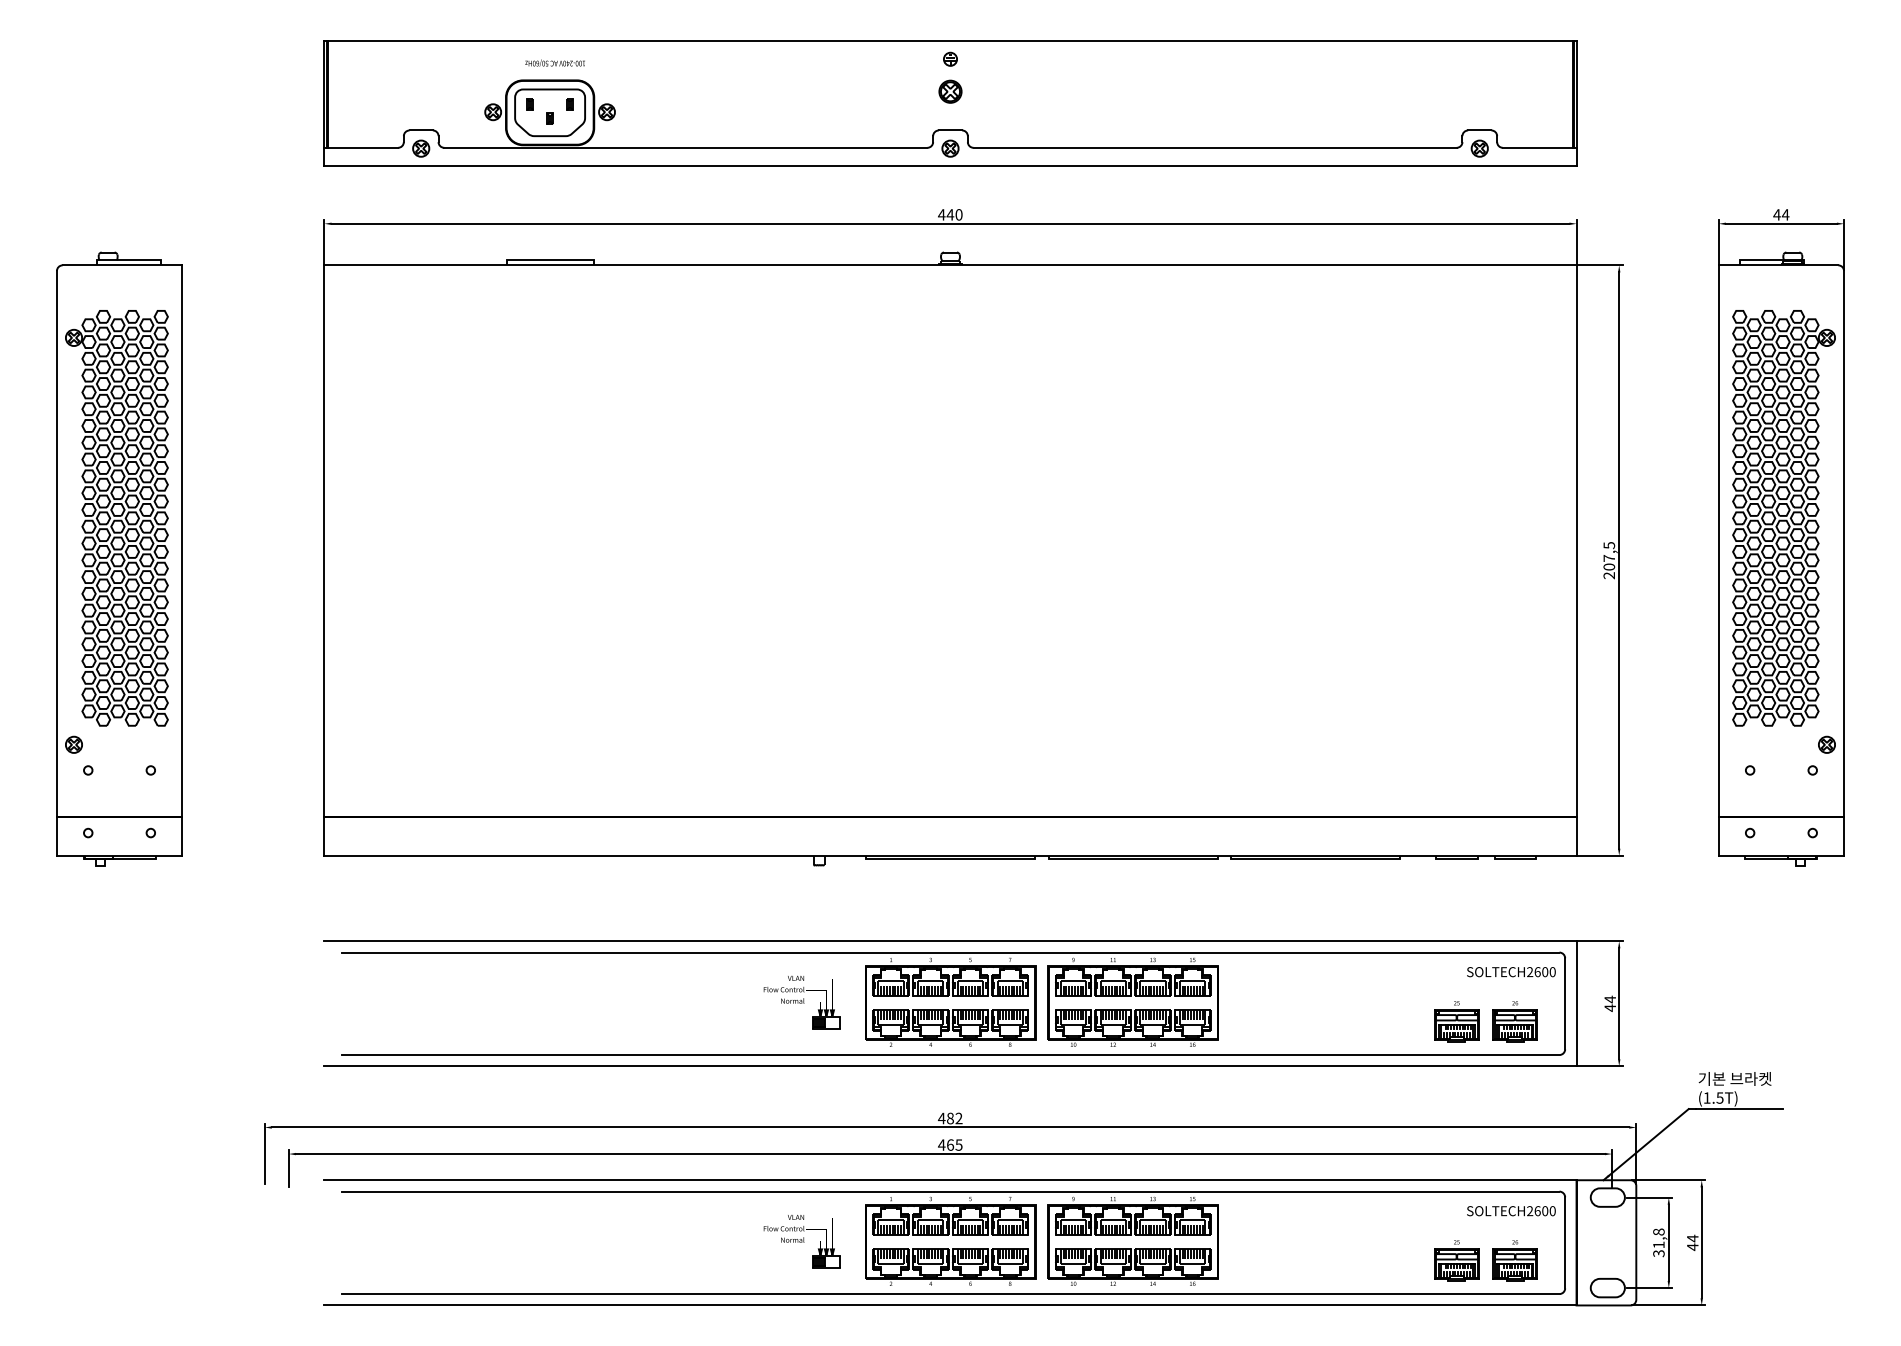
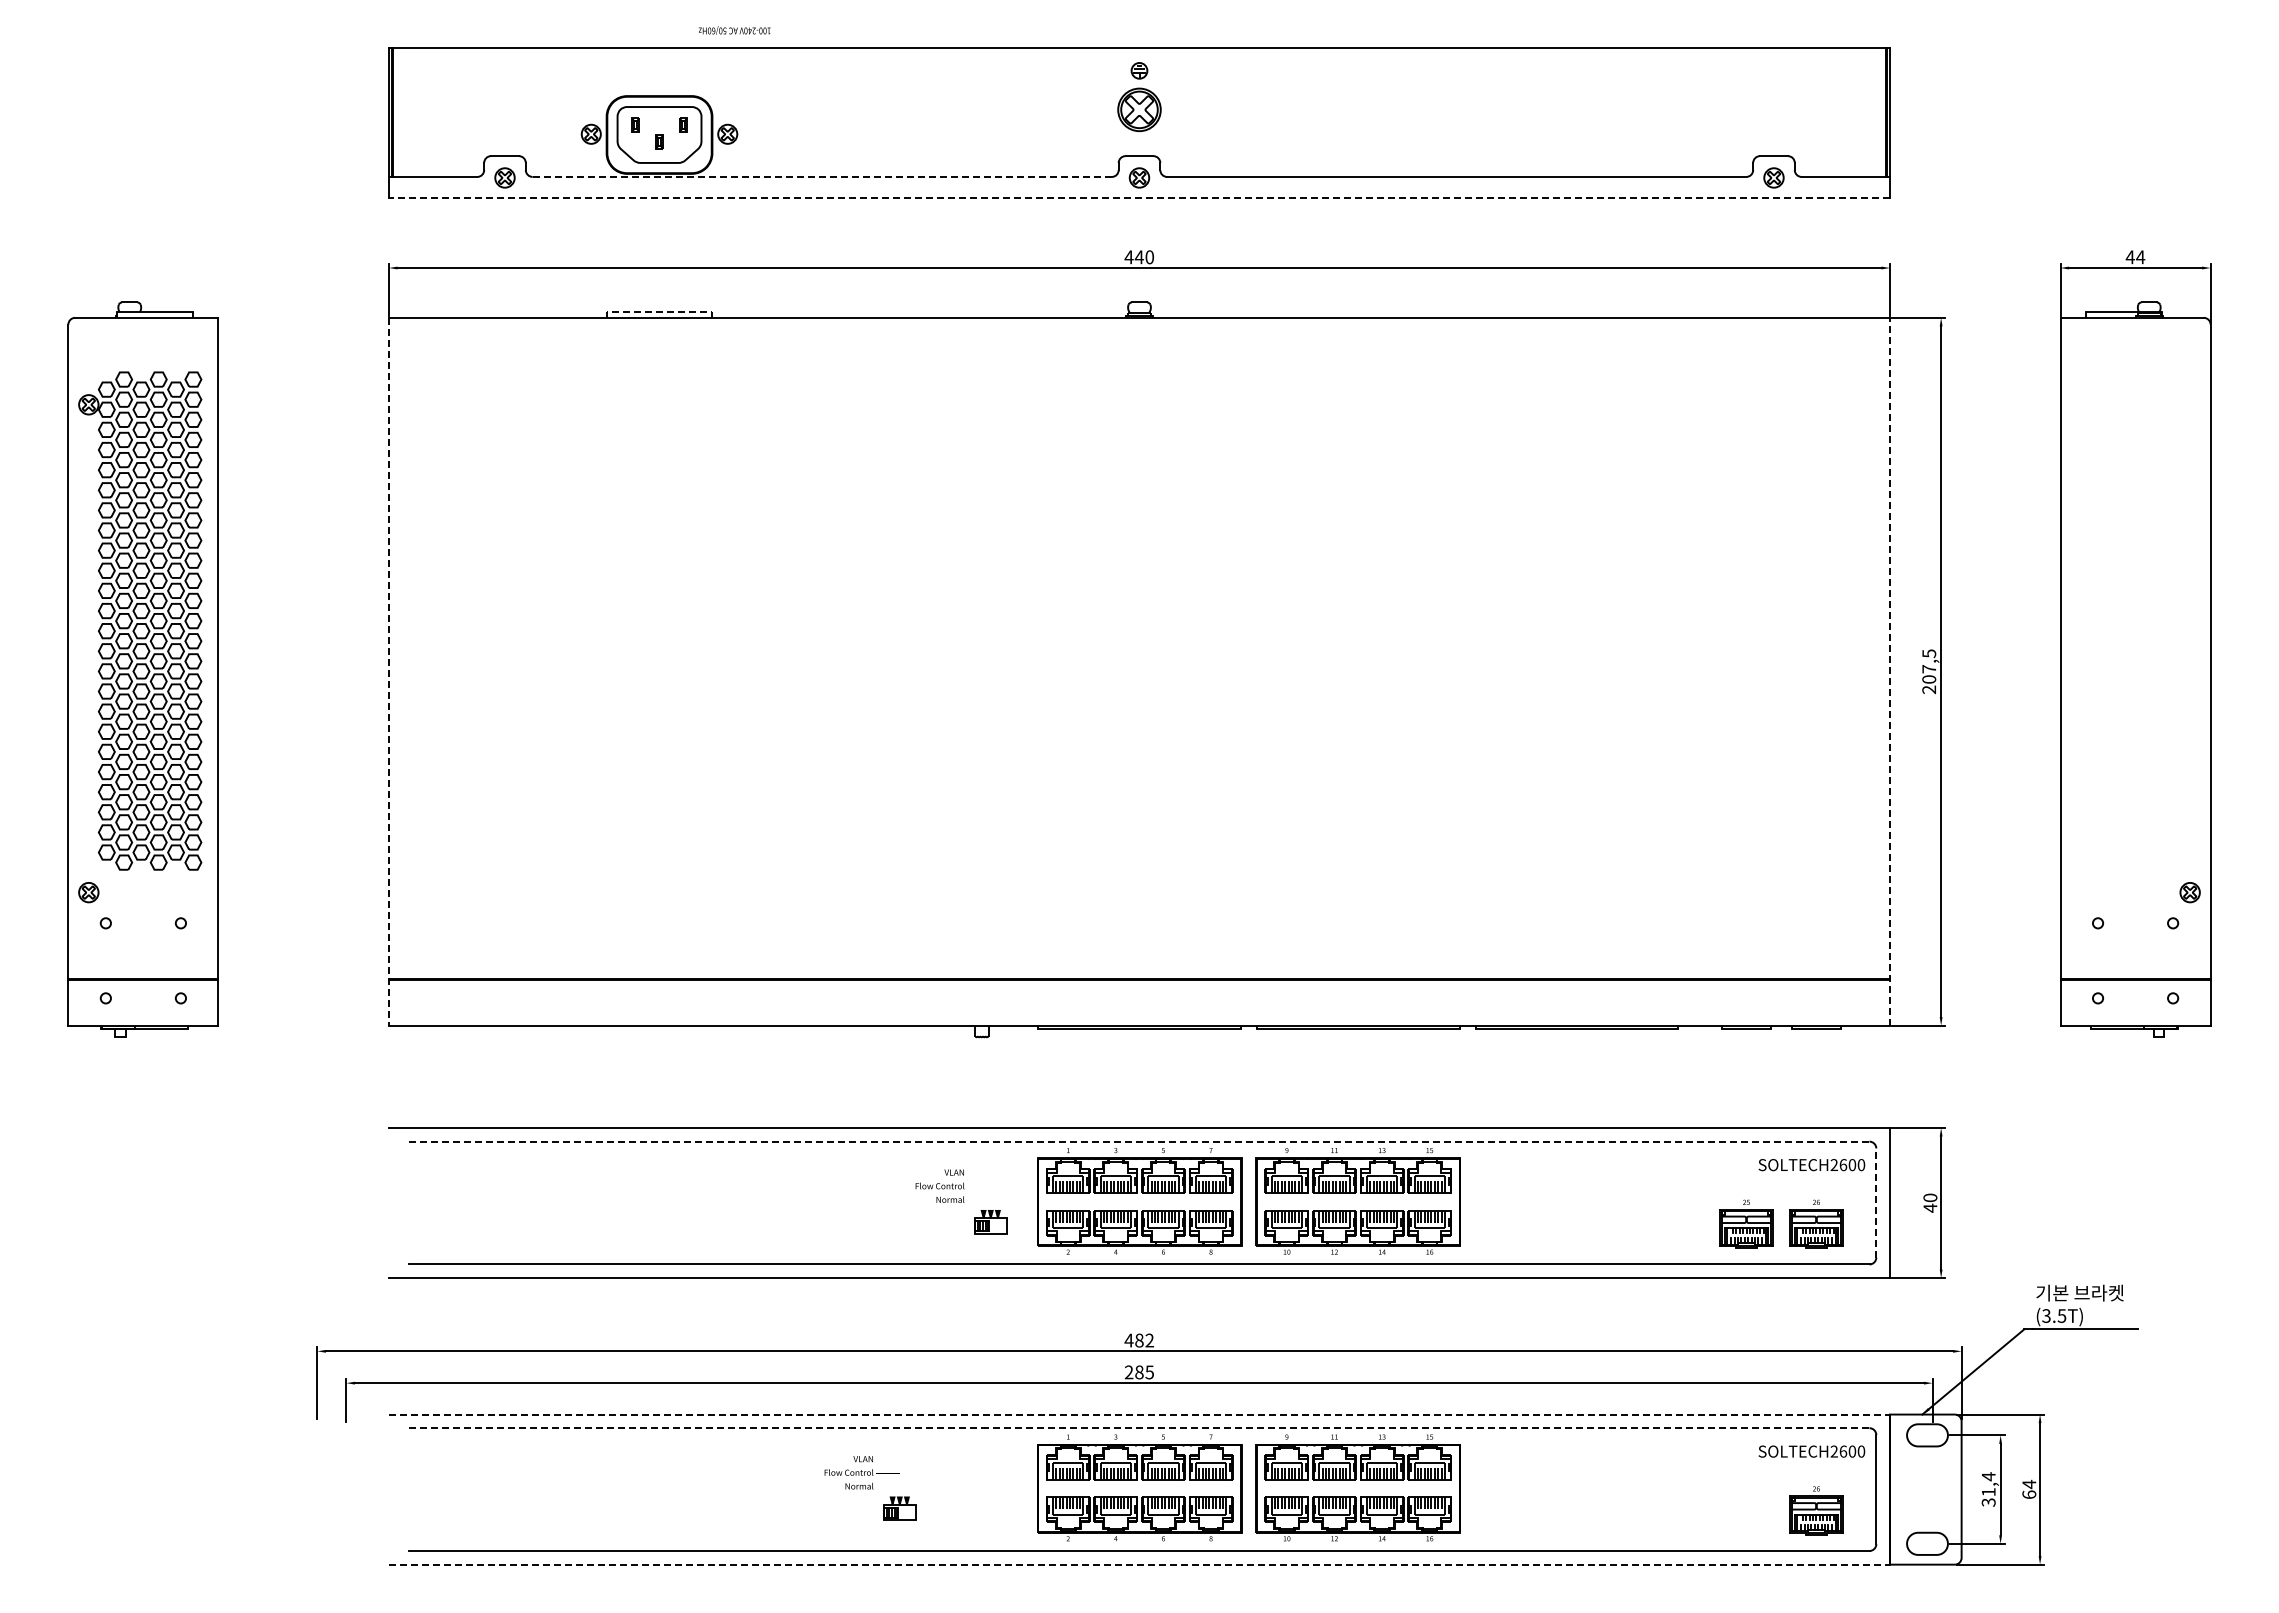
text: (555, 63) -> (734, 30), moved
part: (950, 91) -> (1139, 109), size x1.6
line: (686, 147) -> (822, 176), solid -> dashed
line: (950, 165) -> (1139, 198), solid -> dashed
line: (550, 260) -> (659, 311), solid -> dashed
part: (1783, 517) -> (2138, 620), removed
line: (324, 560) -> (389, 671), solid -> dashed
line: (1576, 560) -> (1889, 671), solid -> dashed
line: (951, 952) -> (1140, 1141), solid -> dashed
text: (1610, 999) -> (1930, 1197), 44 -> 40
line: (1565, 1004) -> (1876, 1203), solid -> dashed
text: (1707, 1097) -> (2046, 1315), (1.5T) -> (3.5T)
text: (945, 1145) -> (1133, 1372), 465 -> 285
line: (951, 1180) -> (1140, 1414), solid -> dashed
line: (951, 1191) -> (1140, 1428), solid -> dashed
text: (1658, 1231) -> (1988, 1476), 31,8 -> 31,4
part: (802, 1241) -> (870, 1488), moved
text: (1692, 1246) -> (2029, 1494), 44 -> 64
part: (1456, 1260) -> (1746, 1510), removed
line: (951, 1305) -> (1140, 1564), solid -> dashed

